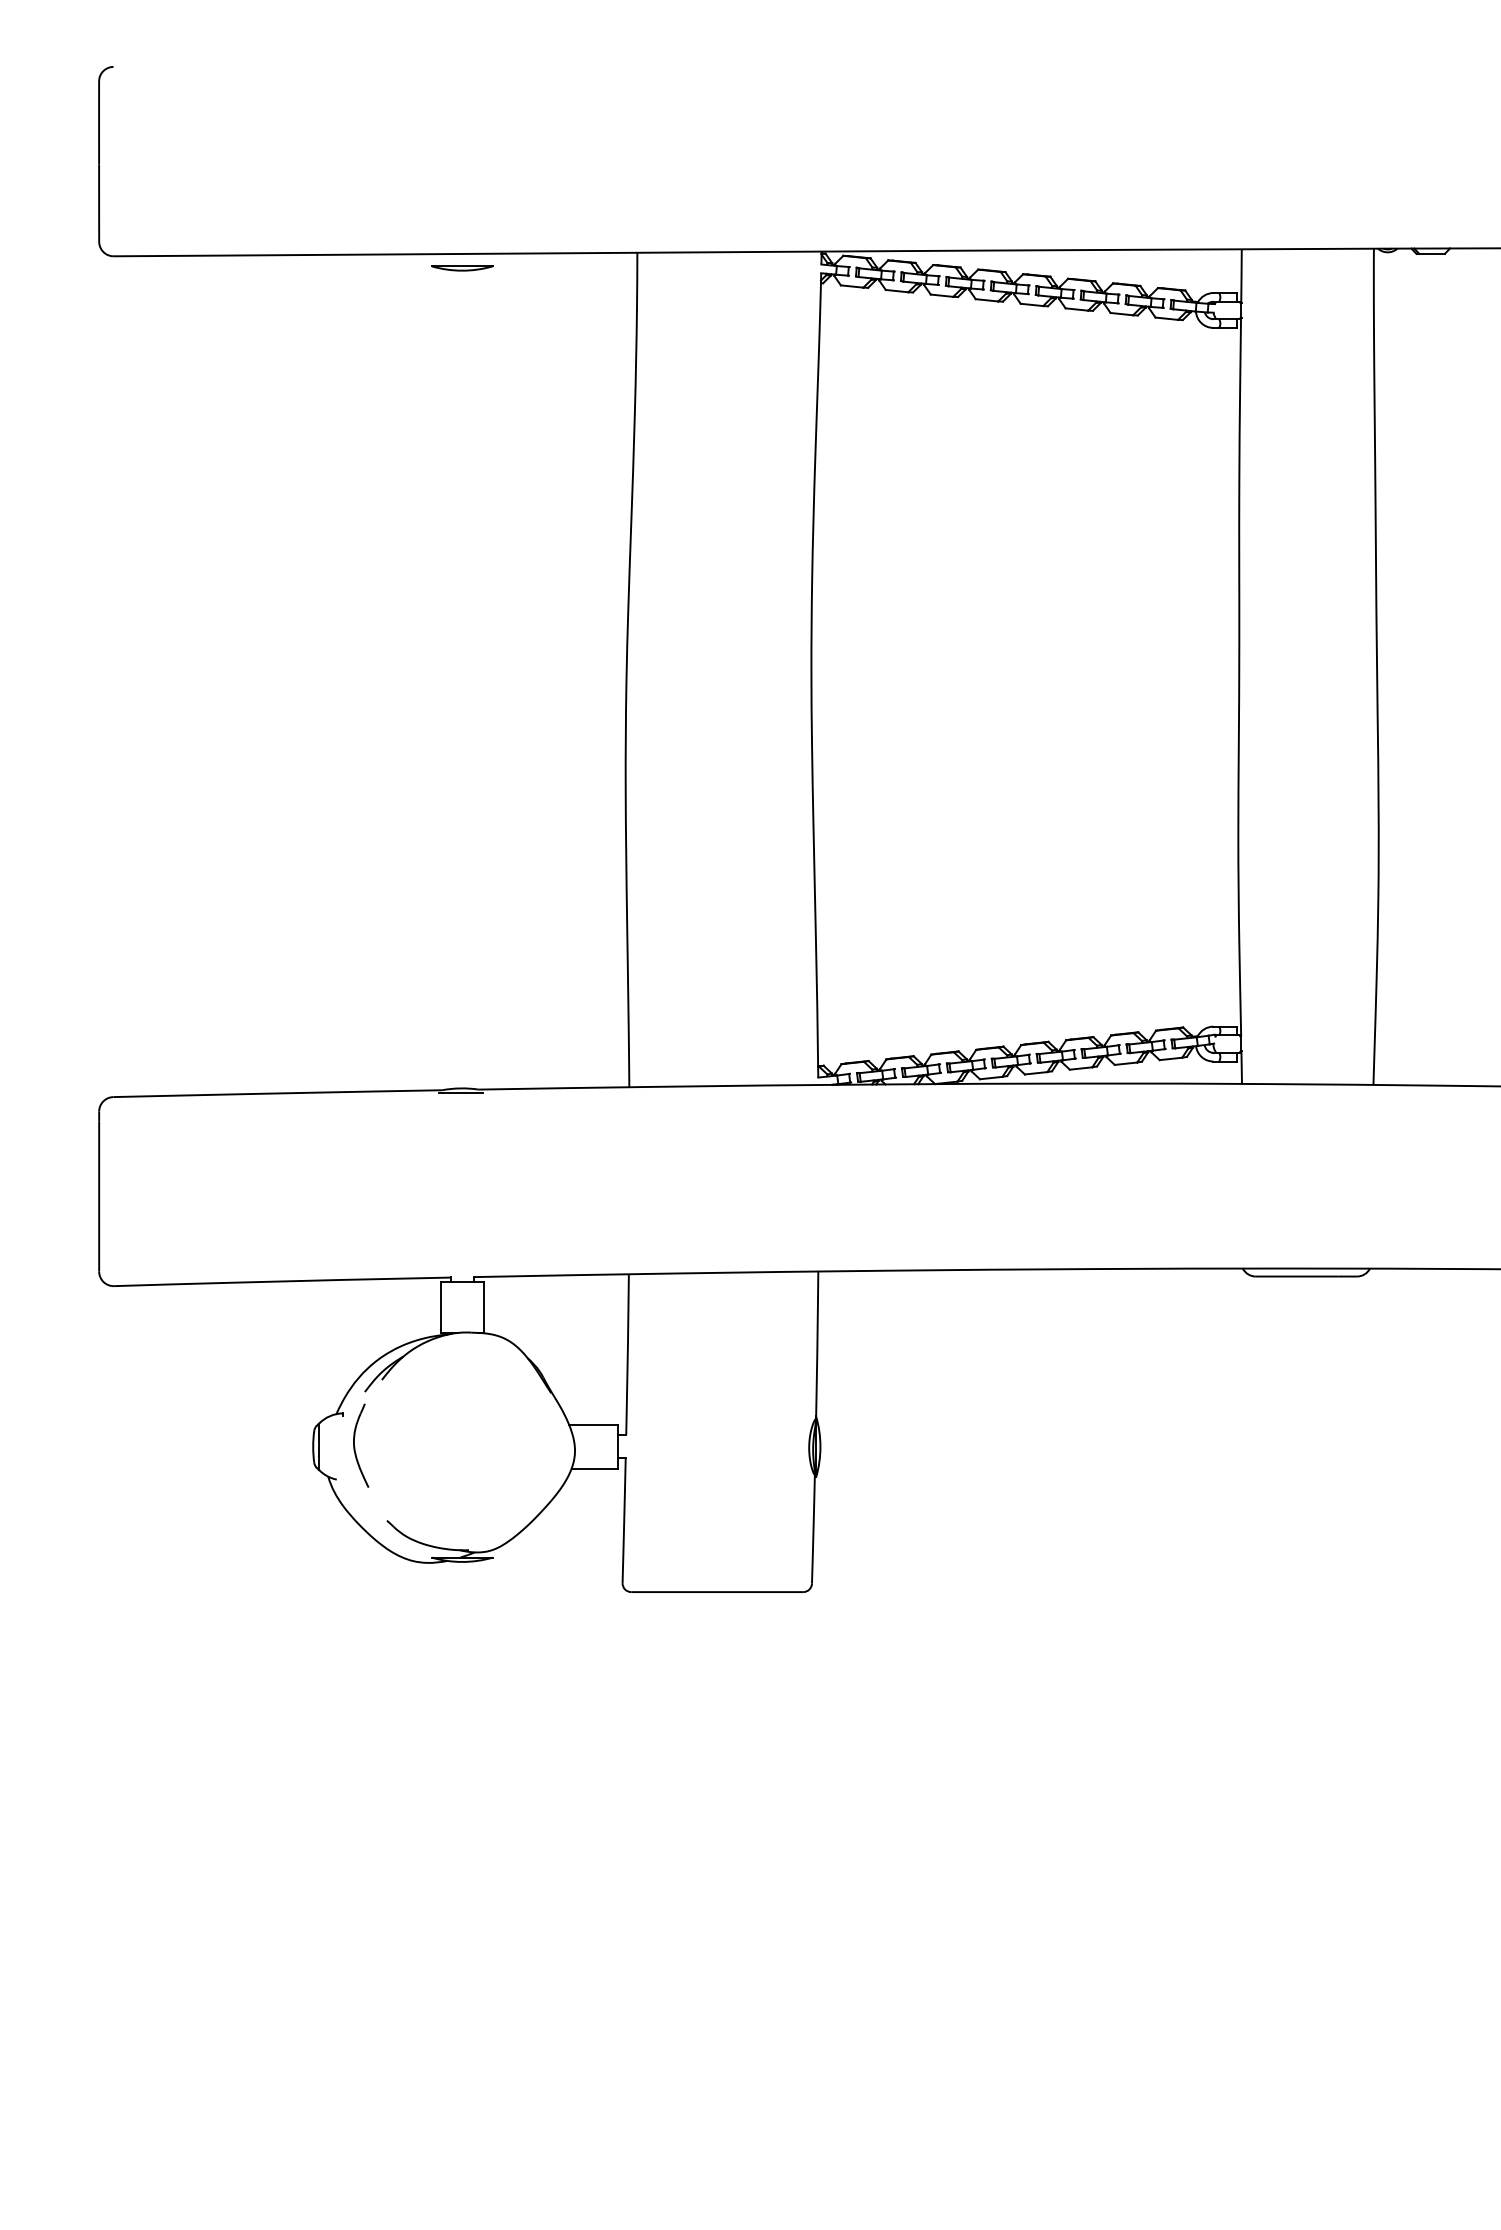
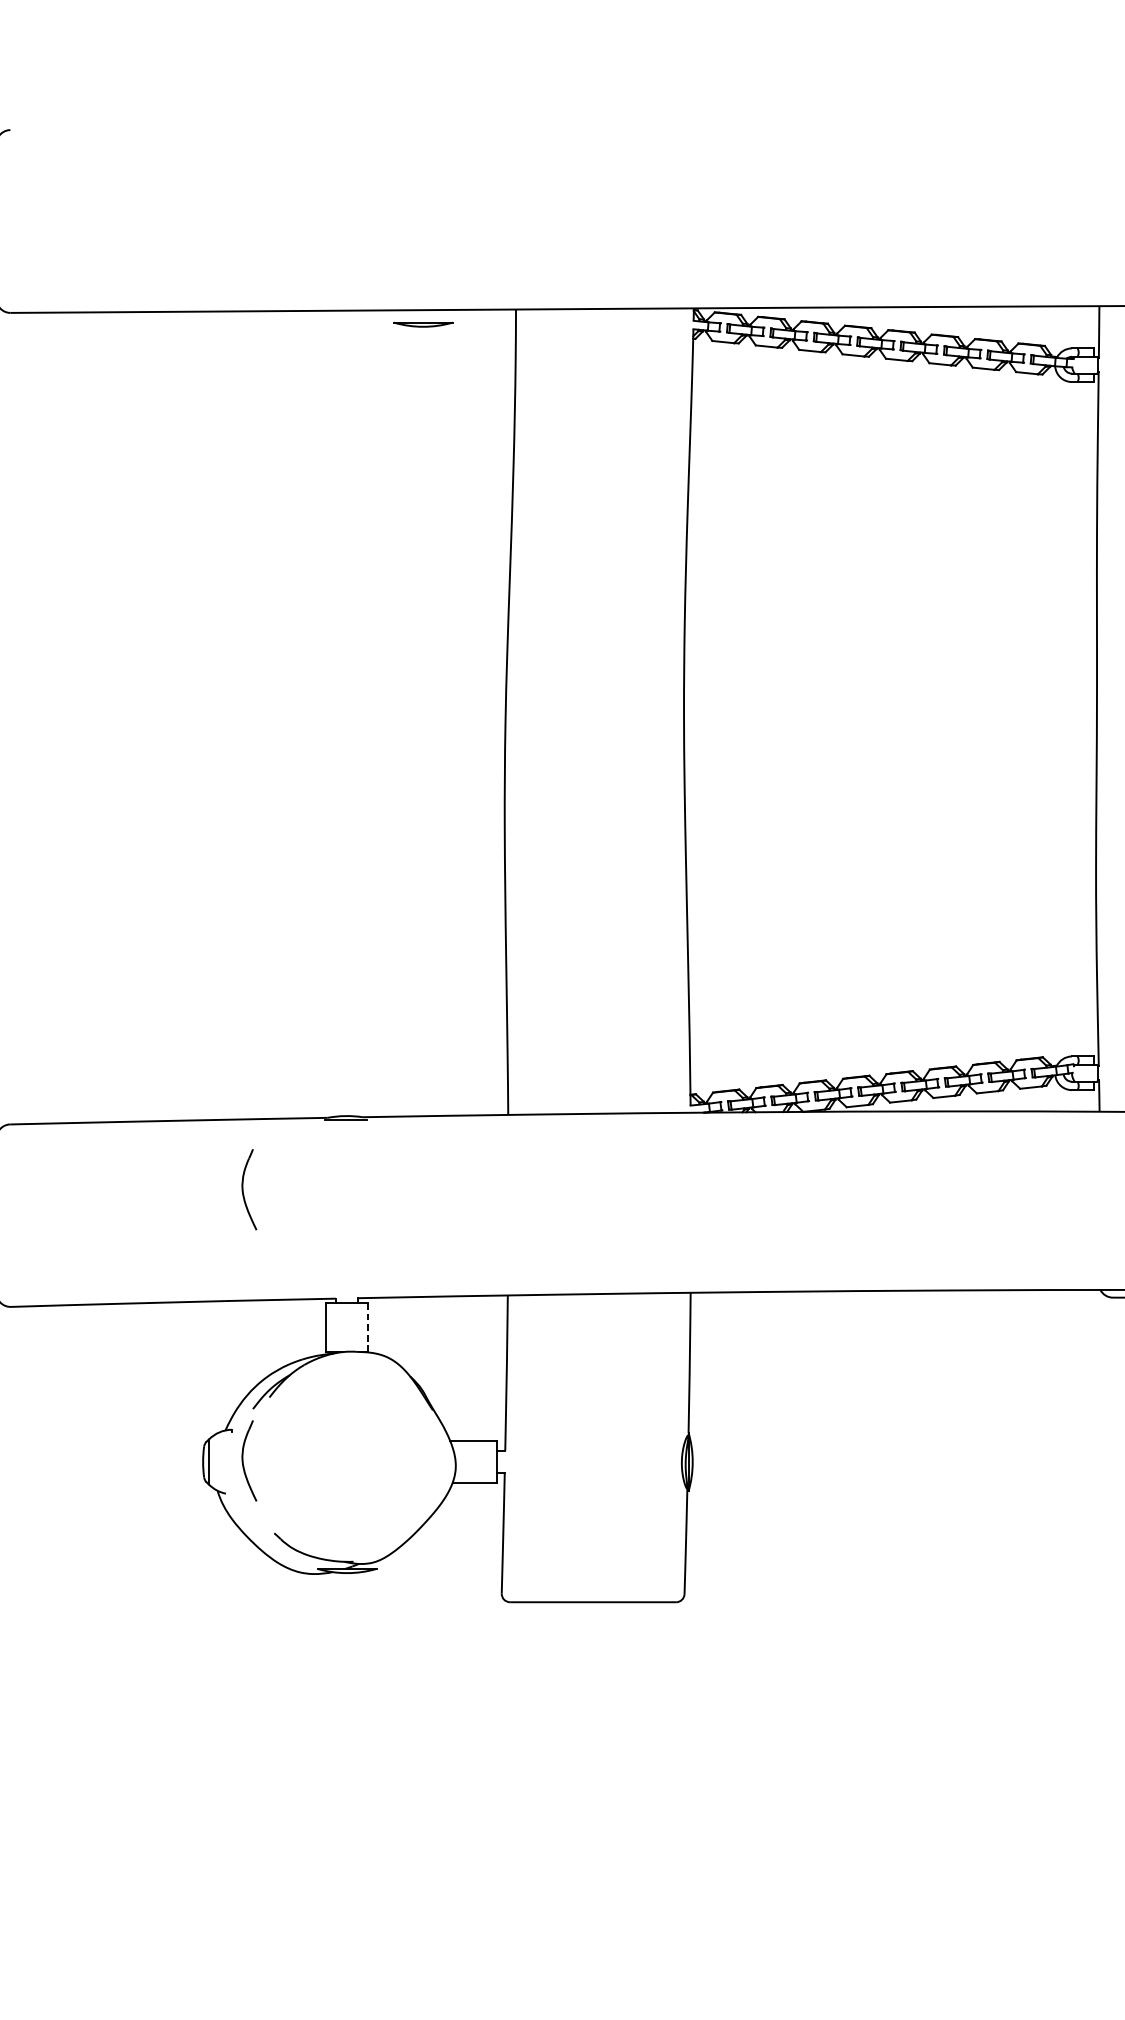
part: (462, 268) -> (423, 324), moved
part: (355, 1165) -> (243, 1190), added
line: (484, 1307) -> (368, 1327), solid -> dashed

